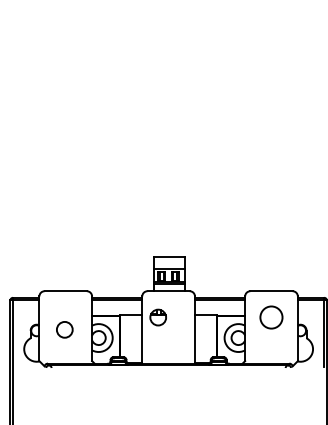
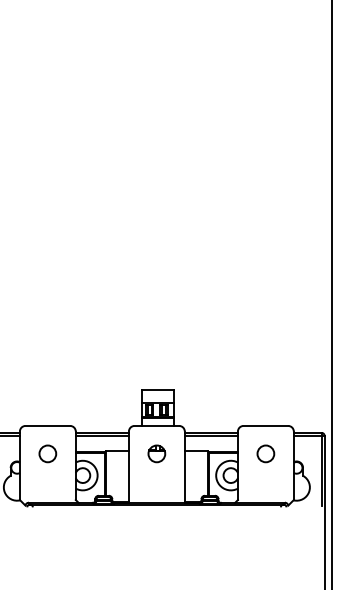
part: (157, 317) -> (156, 453), moved
circle: (271, 317) -> (265, 453), size x0.71
circle: (64, 329) -> (47, 453), moved

